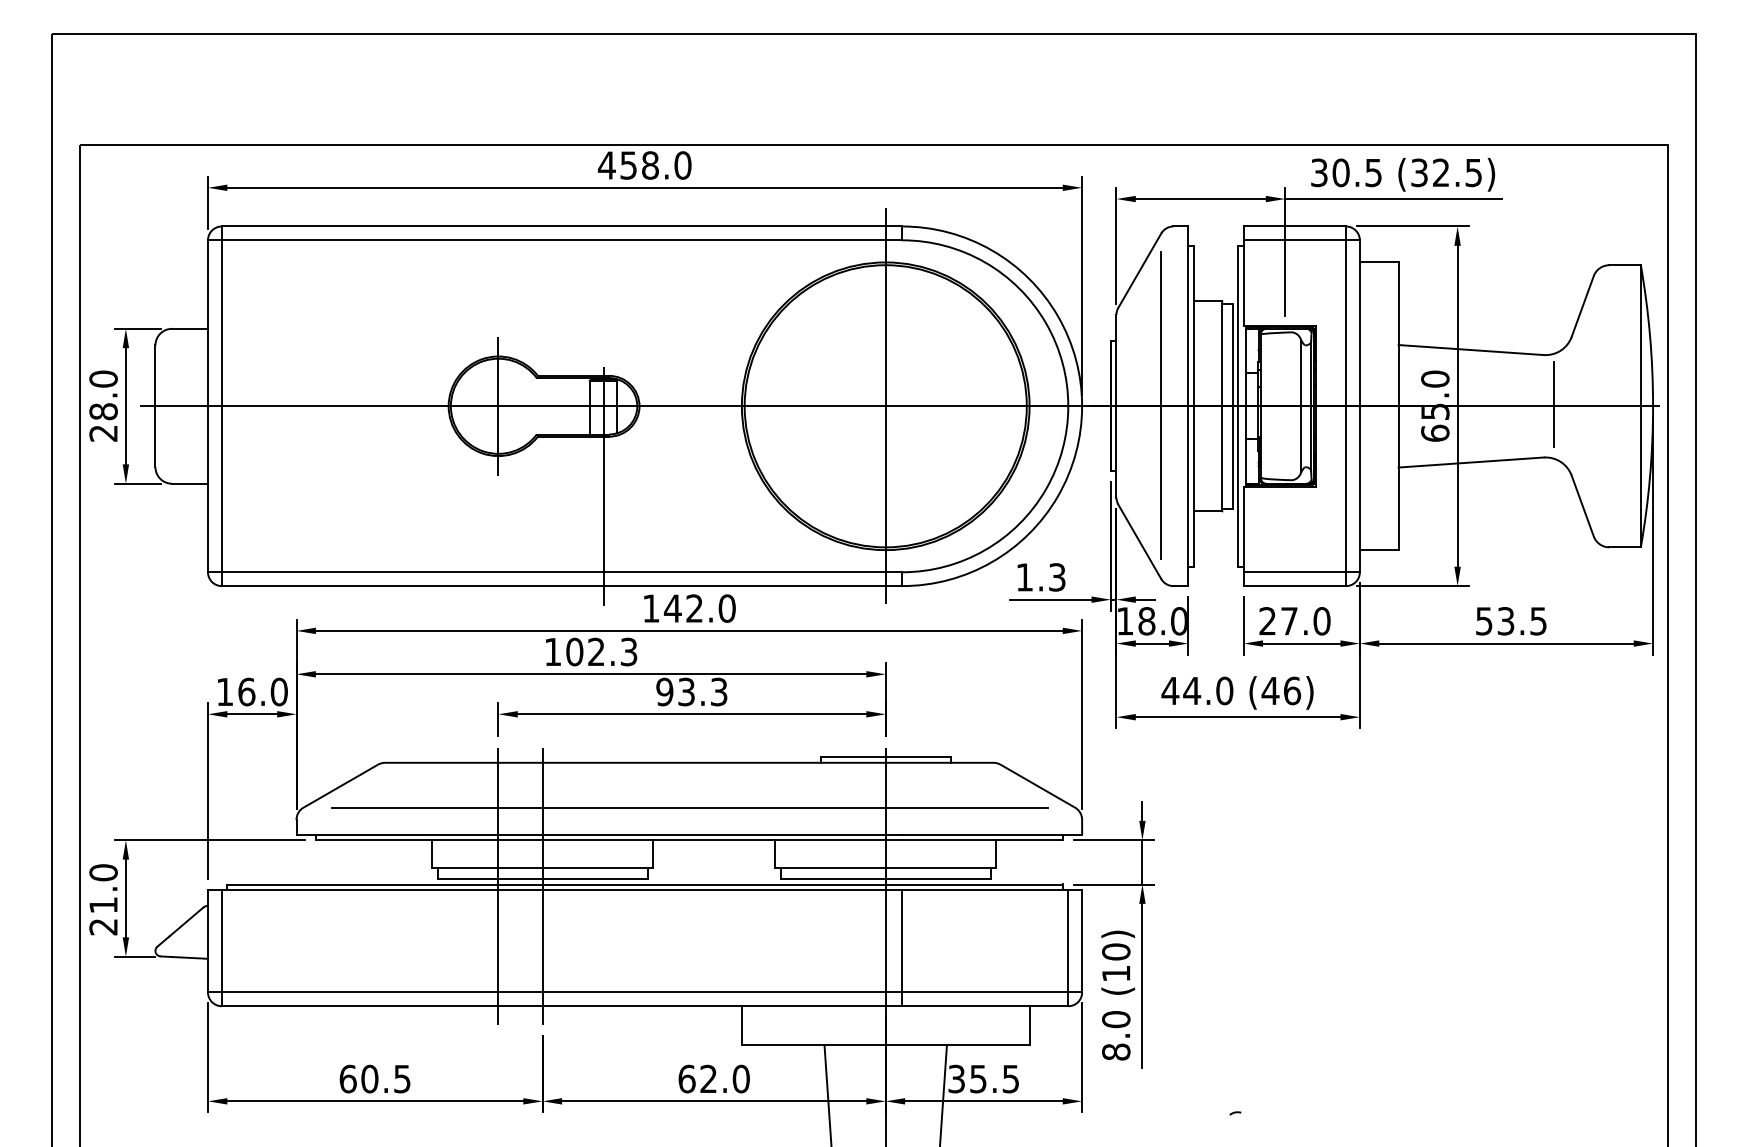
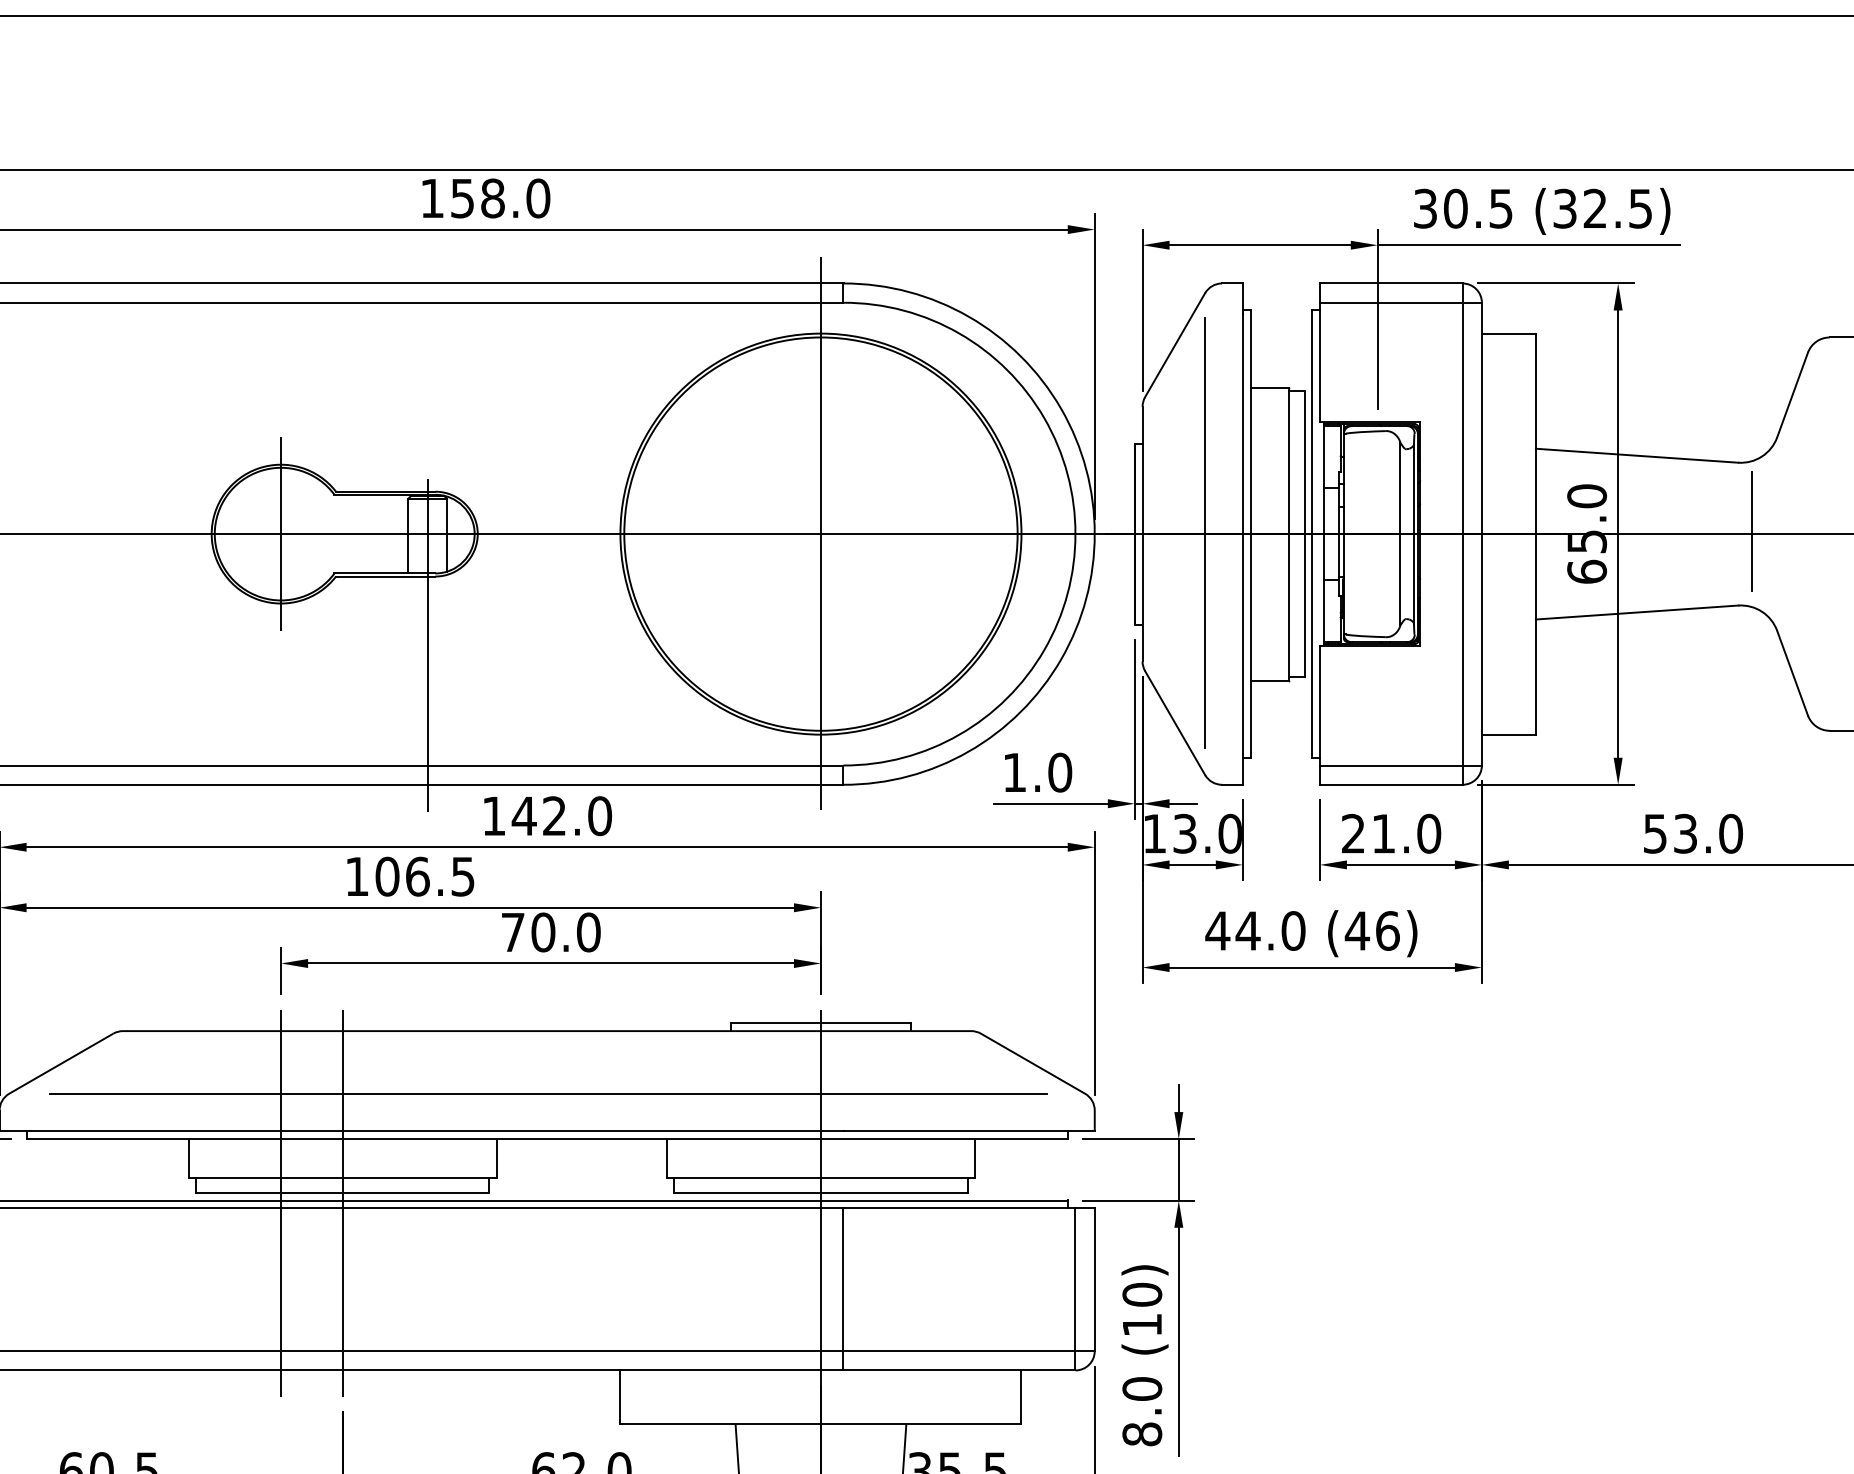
text: (606, 165) -> (431, 198), 458.0 -> 158.0
text: (1056, 577) -> (1059, 772), 1.3 -> 1.0
text: (1146, 621) -> (1184, 834), 18.0 -> 13.0
text: (1289, 621) -> (1383, 834), 27.0 -> 21.0
text: (1538, 621) -> (1730, 834), 53.5 -> 53.0
text: (612, 651) -> (440, 875), 102.3 -> 106.5
text: (691, 691) -> (550, 931), 93.3 -> 70.0

